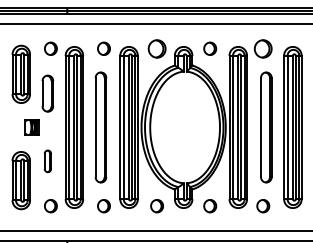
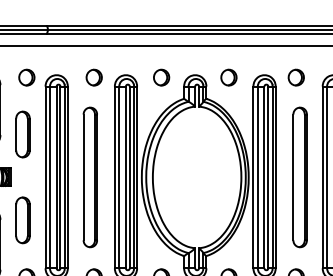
part: (156, 48) -> (160, 77), size x0.71
part: (263, 48) -> (296, 77), size x0.71
part: (47, 161) -> (22, 220), size x1.67

